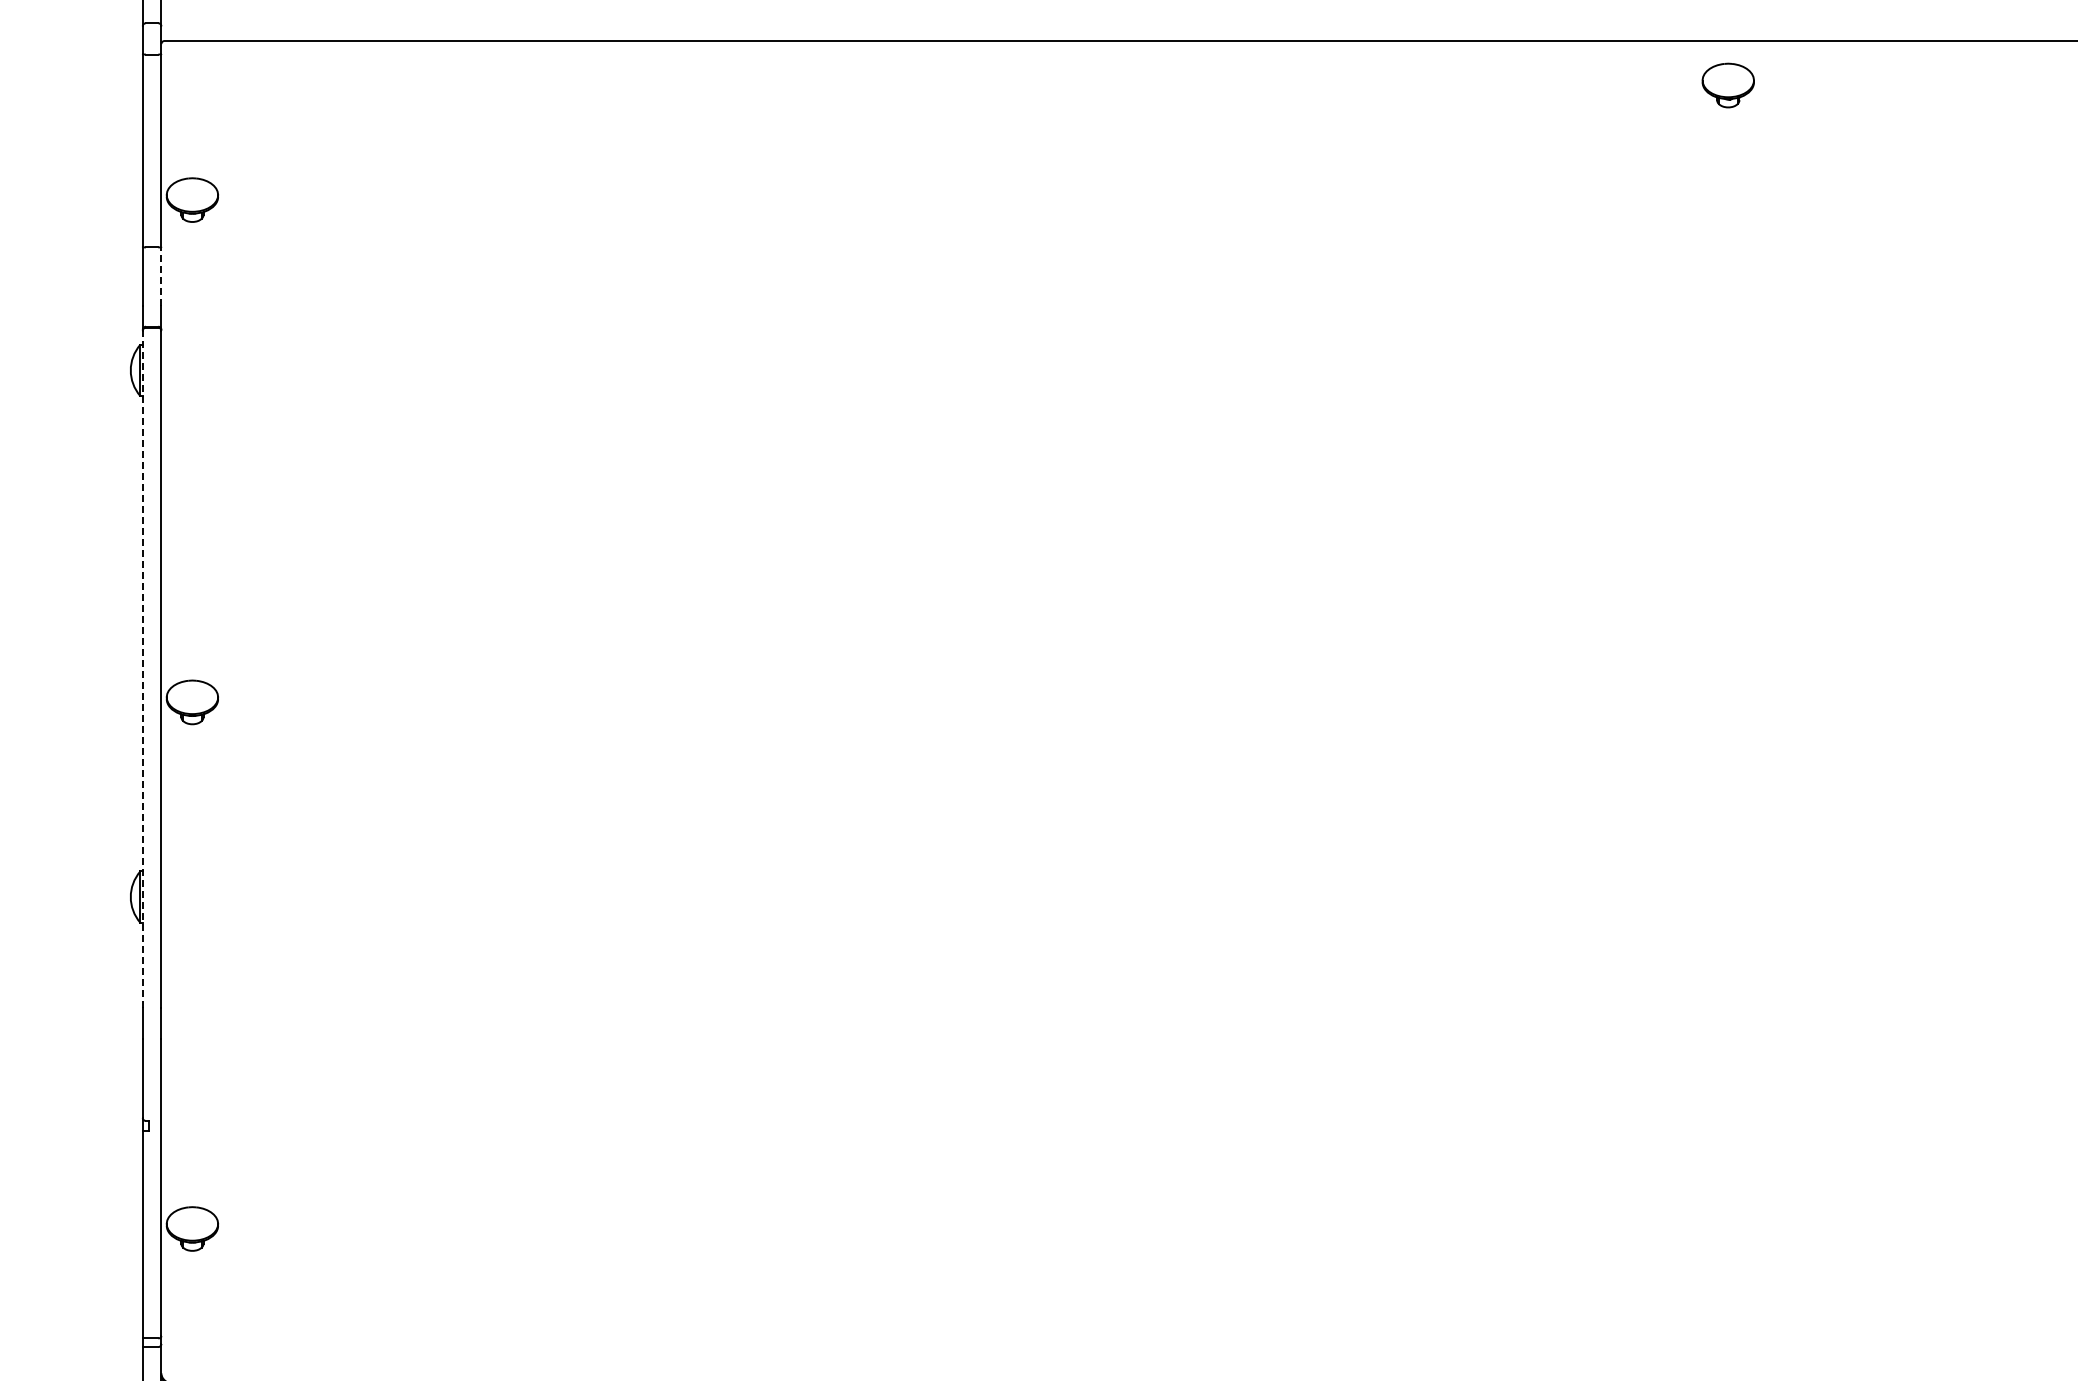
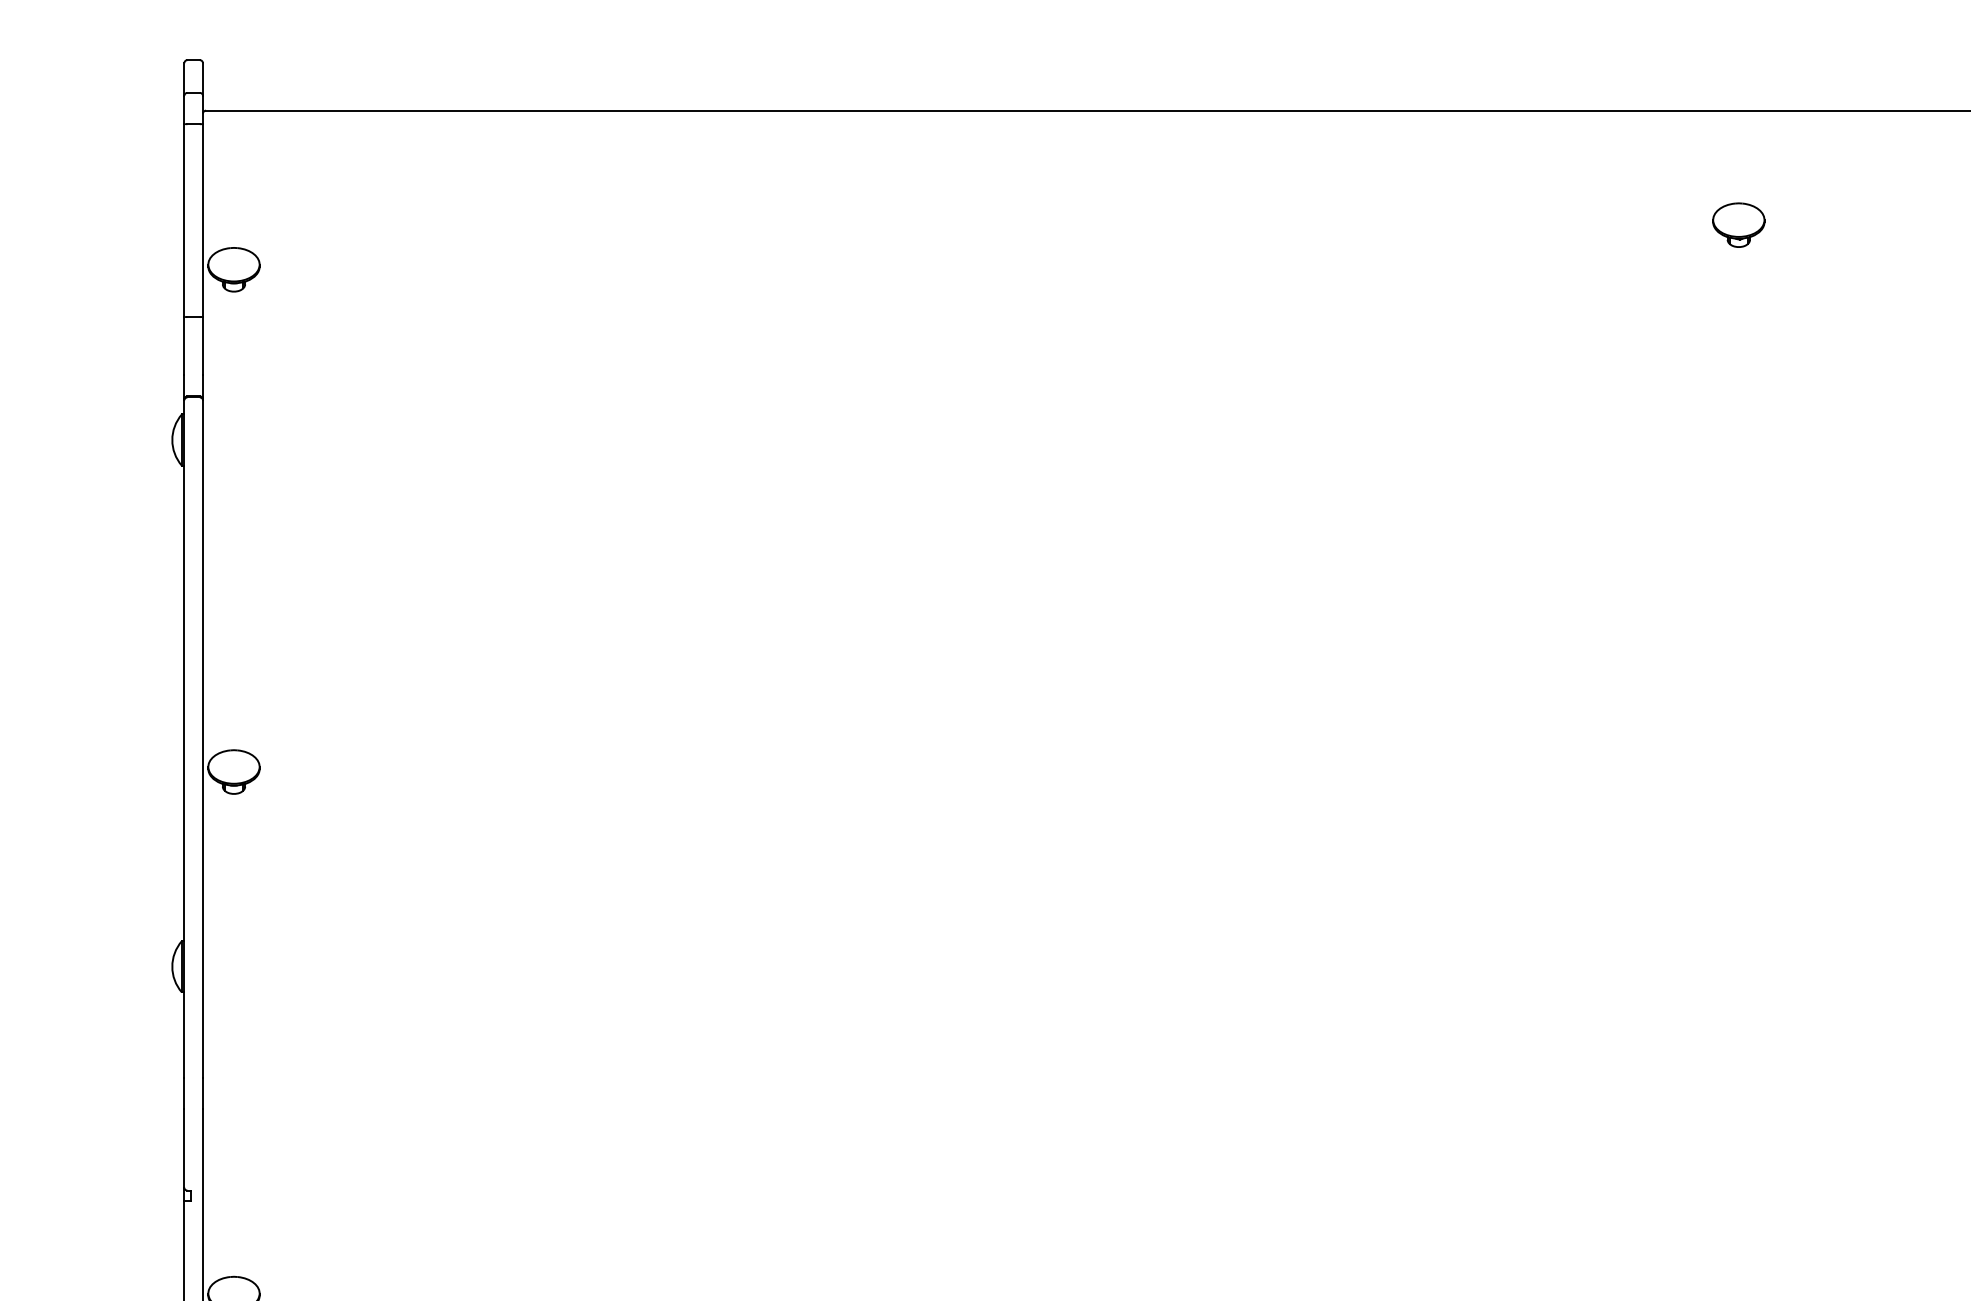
part: (1727, 85) -> (1738, 225), moved
line: (161, 275) -> (203, 345), dashed -> solid
line: (142, 669) -> (184, 739), dashed -> solid

